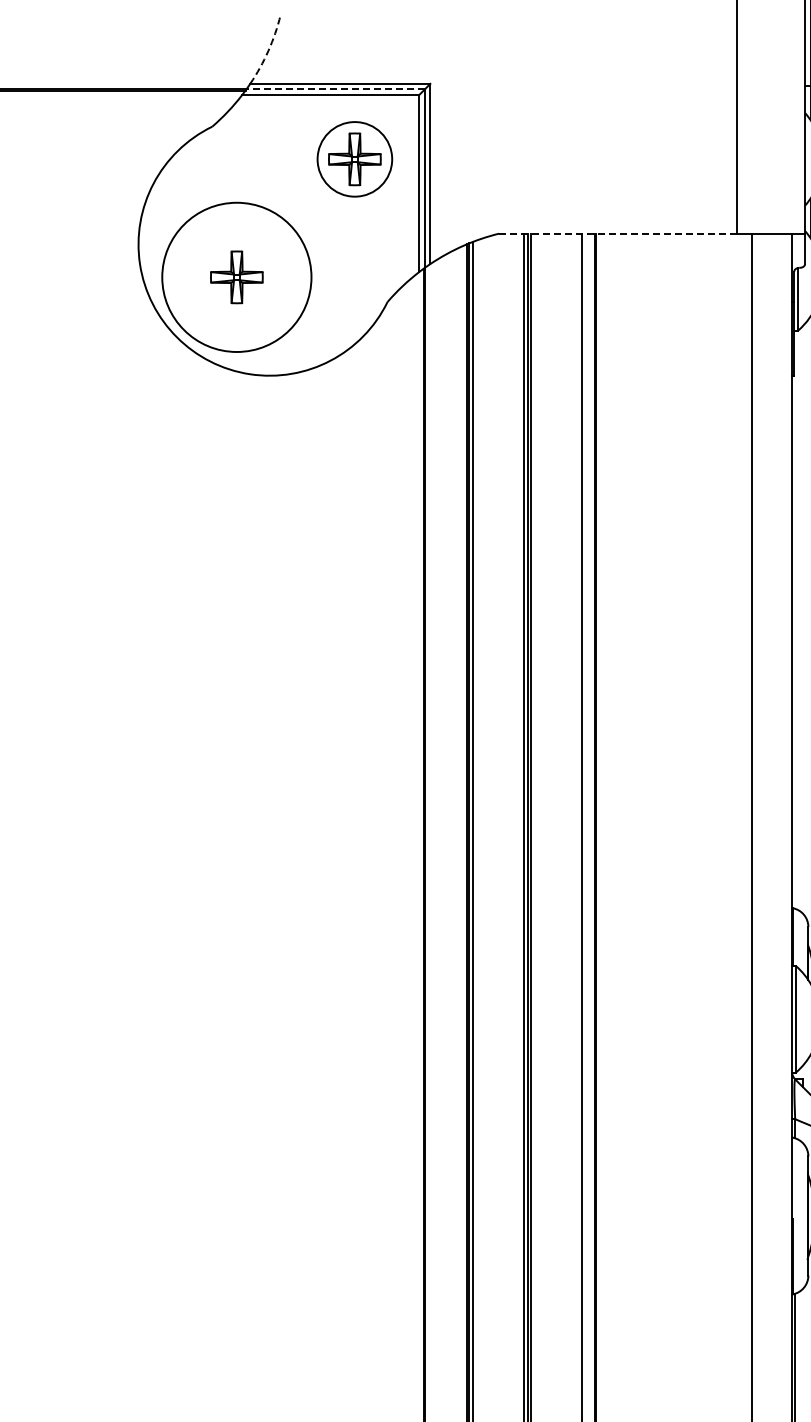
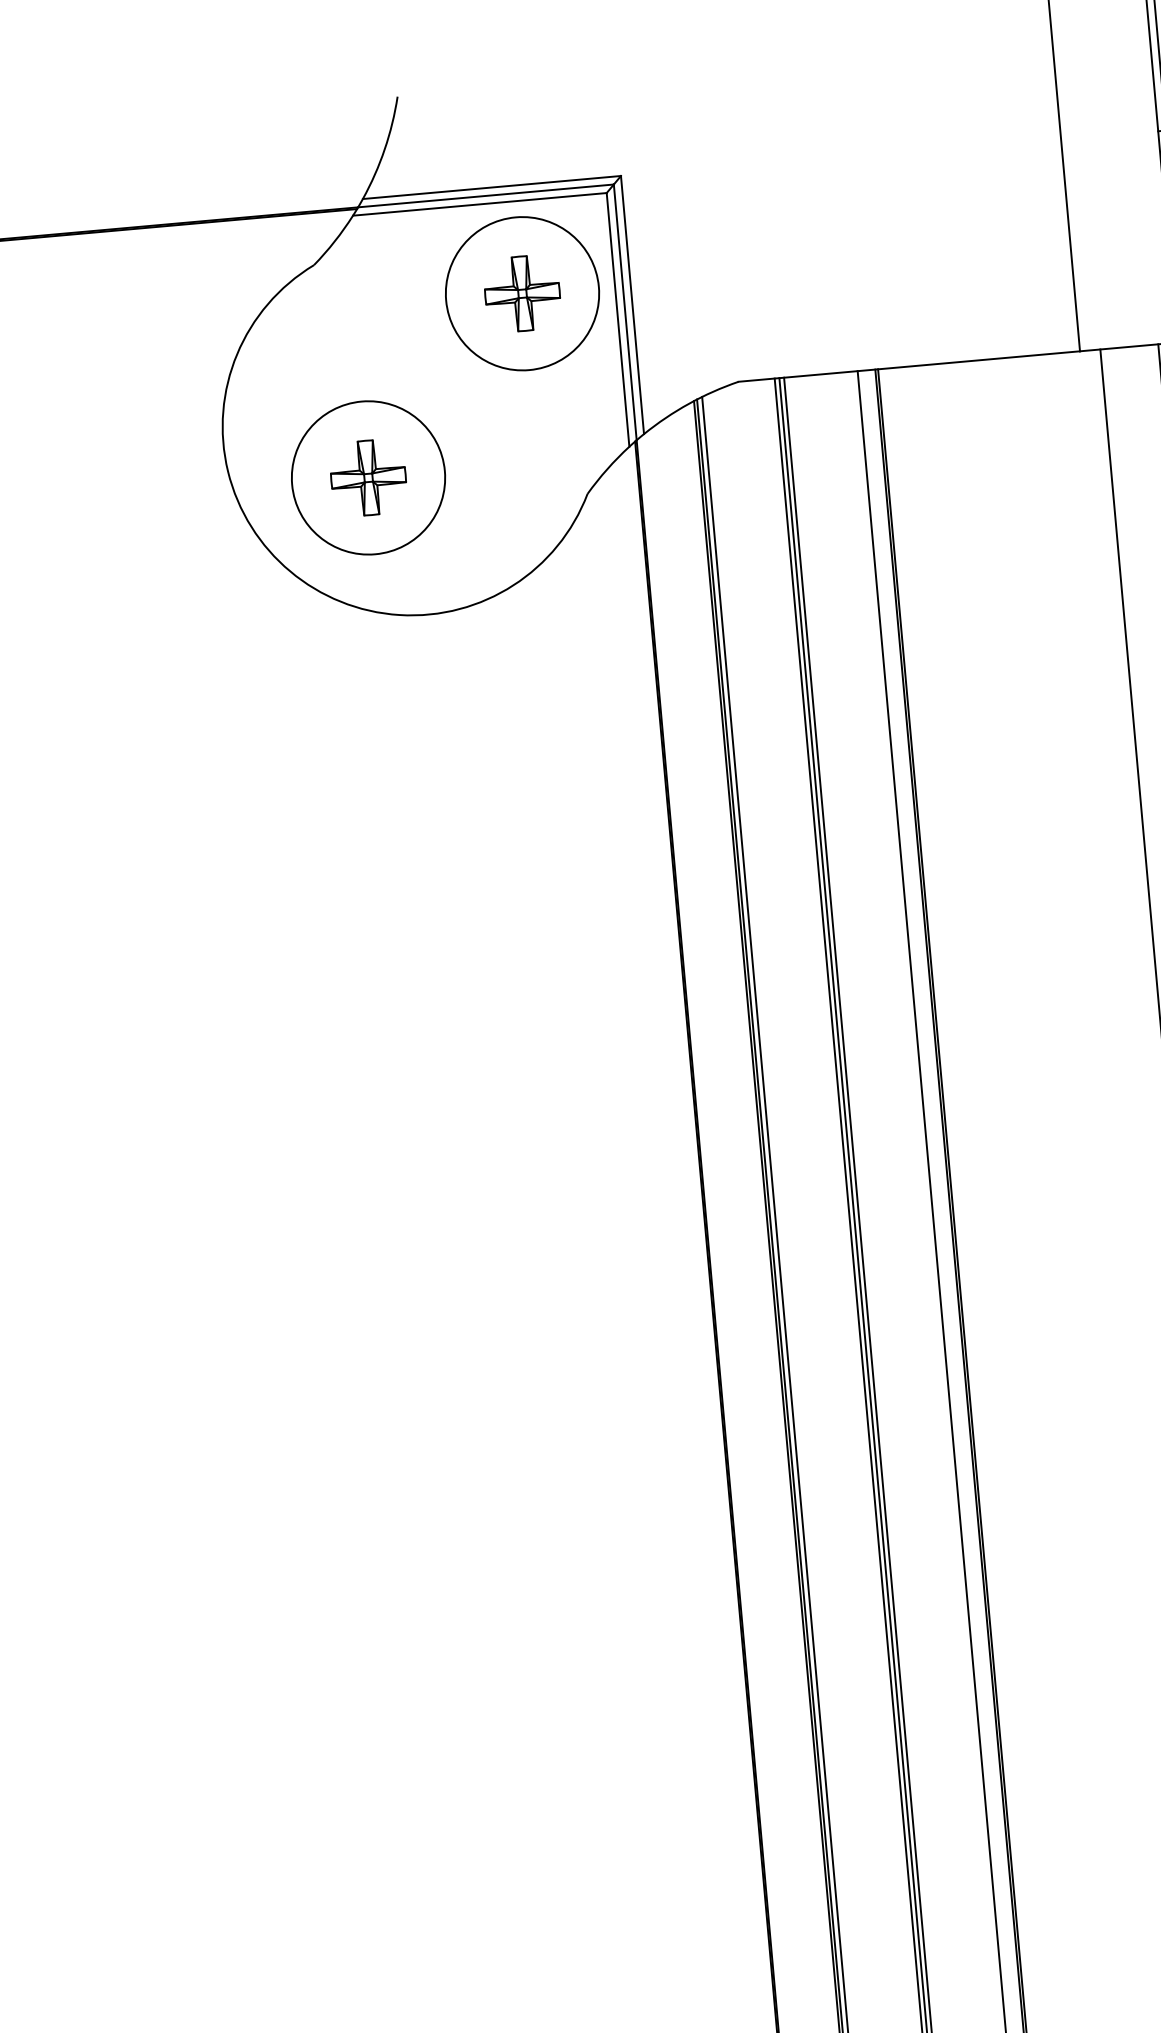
arc: (268, 50) -> (384, 148), dashed -> solid
line: (335, 89) -> (485, 196), dashed -> solid
circle: (354, 159) -> (521, 293), size x1.43
line: (617, 233) -> (908, 366), dashed -> solid
circle: (236, 277) -> (367, 478), size x0.71

